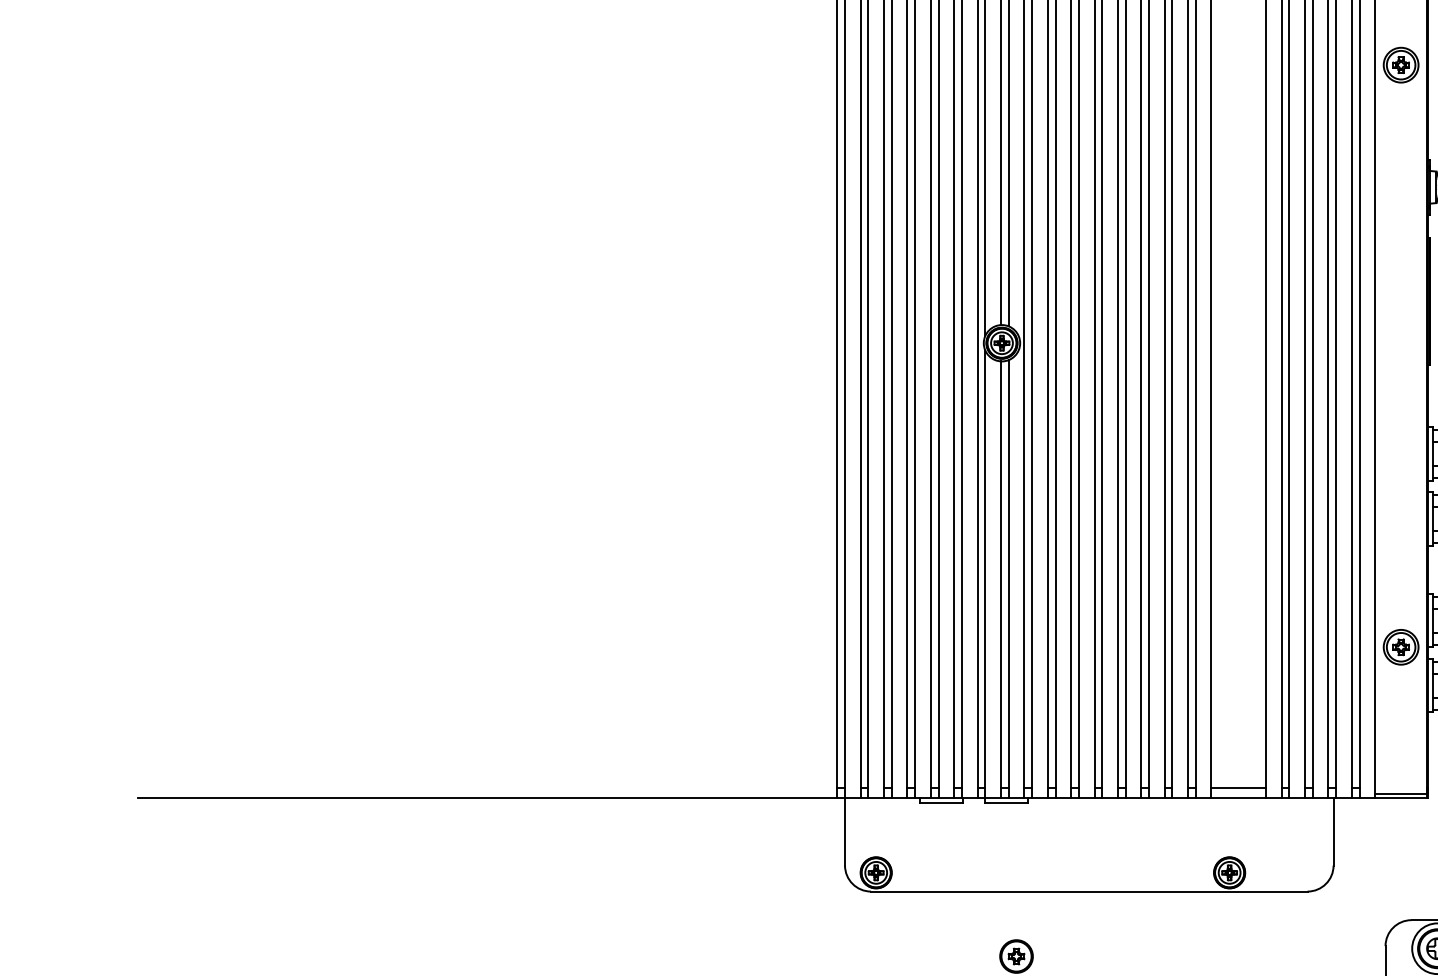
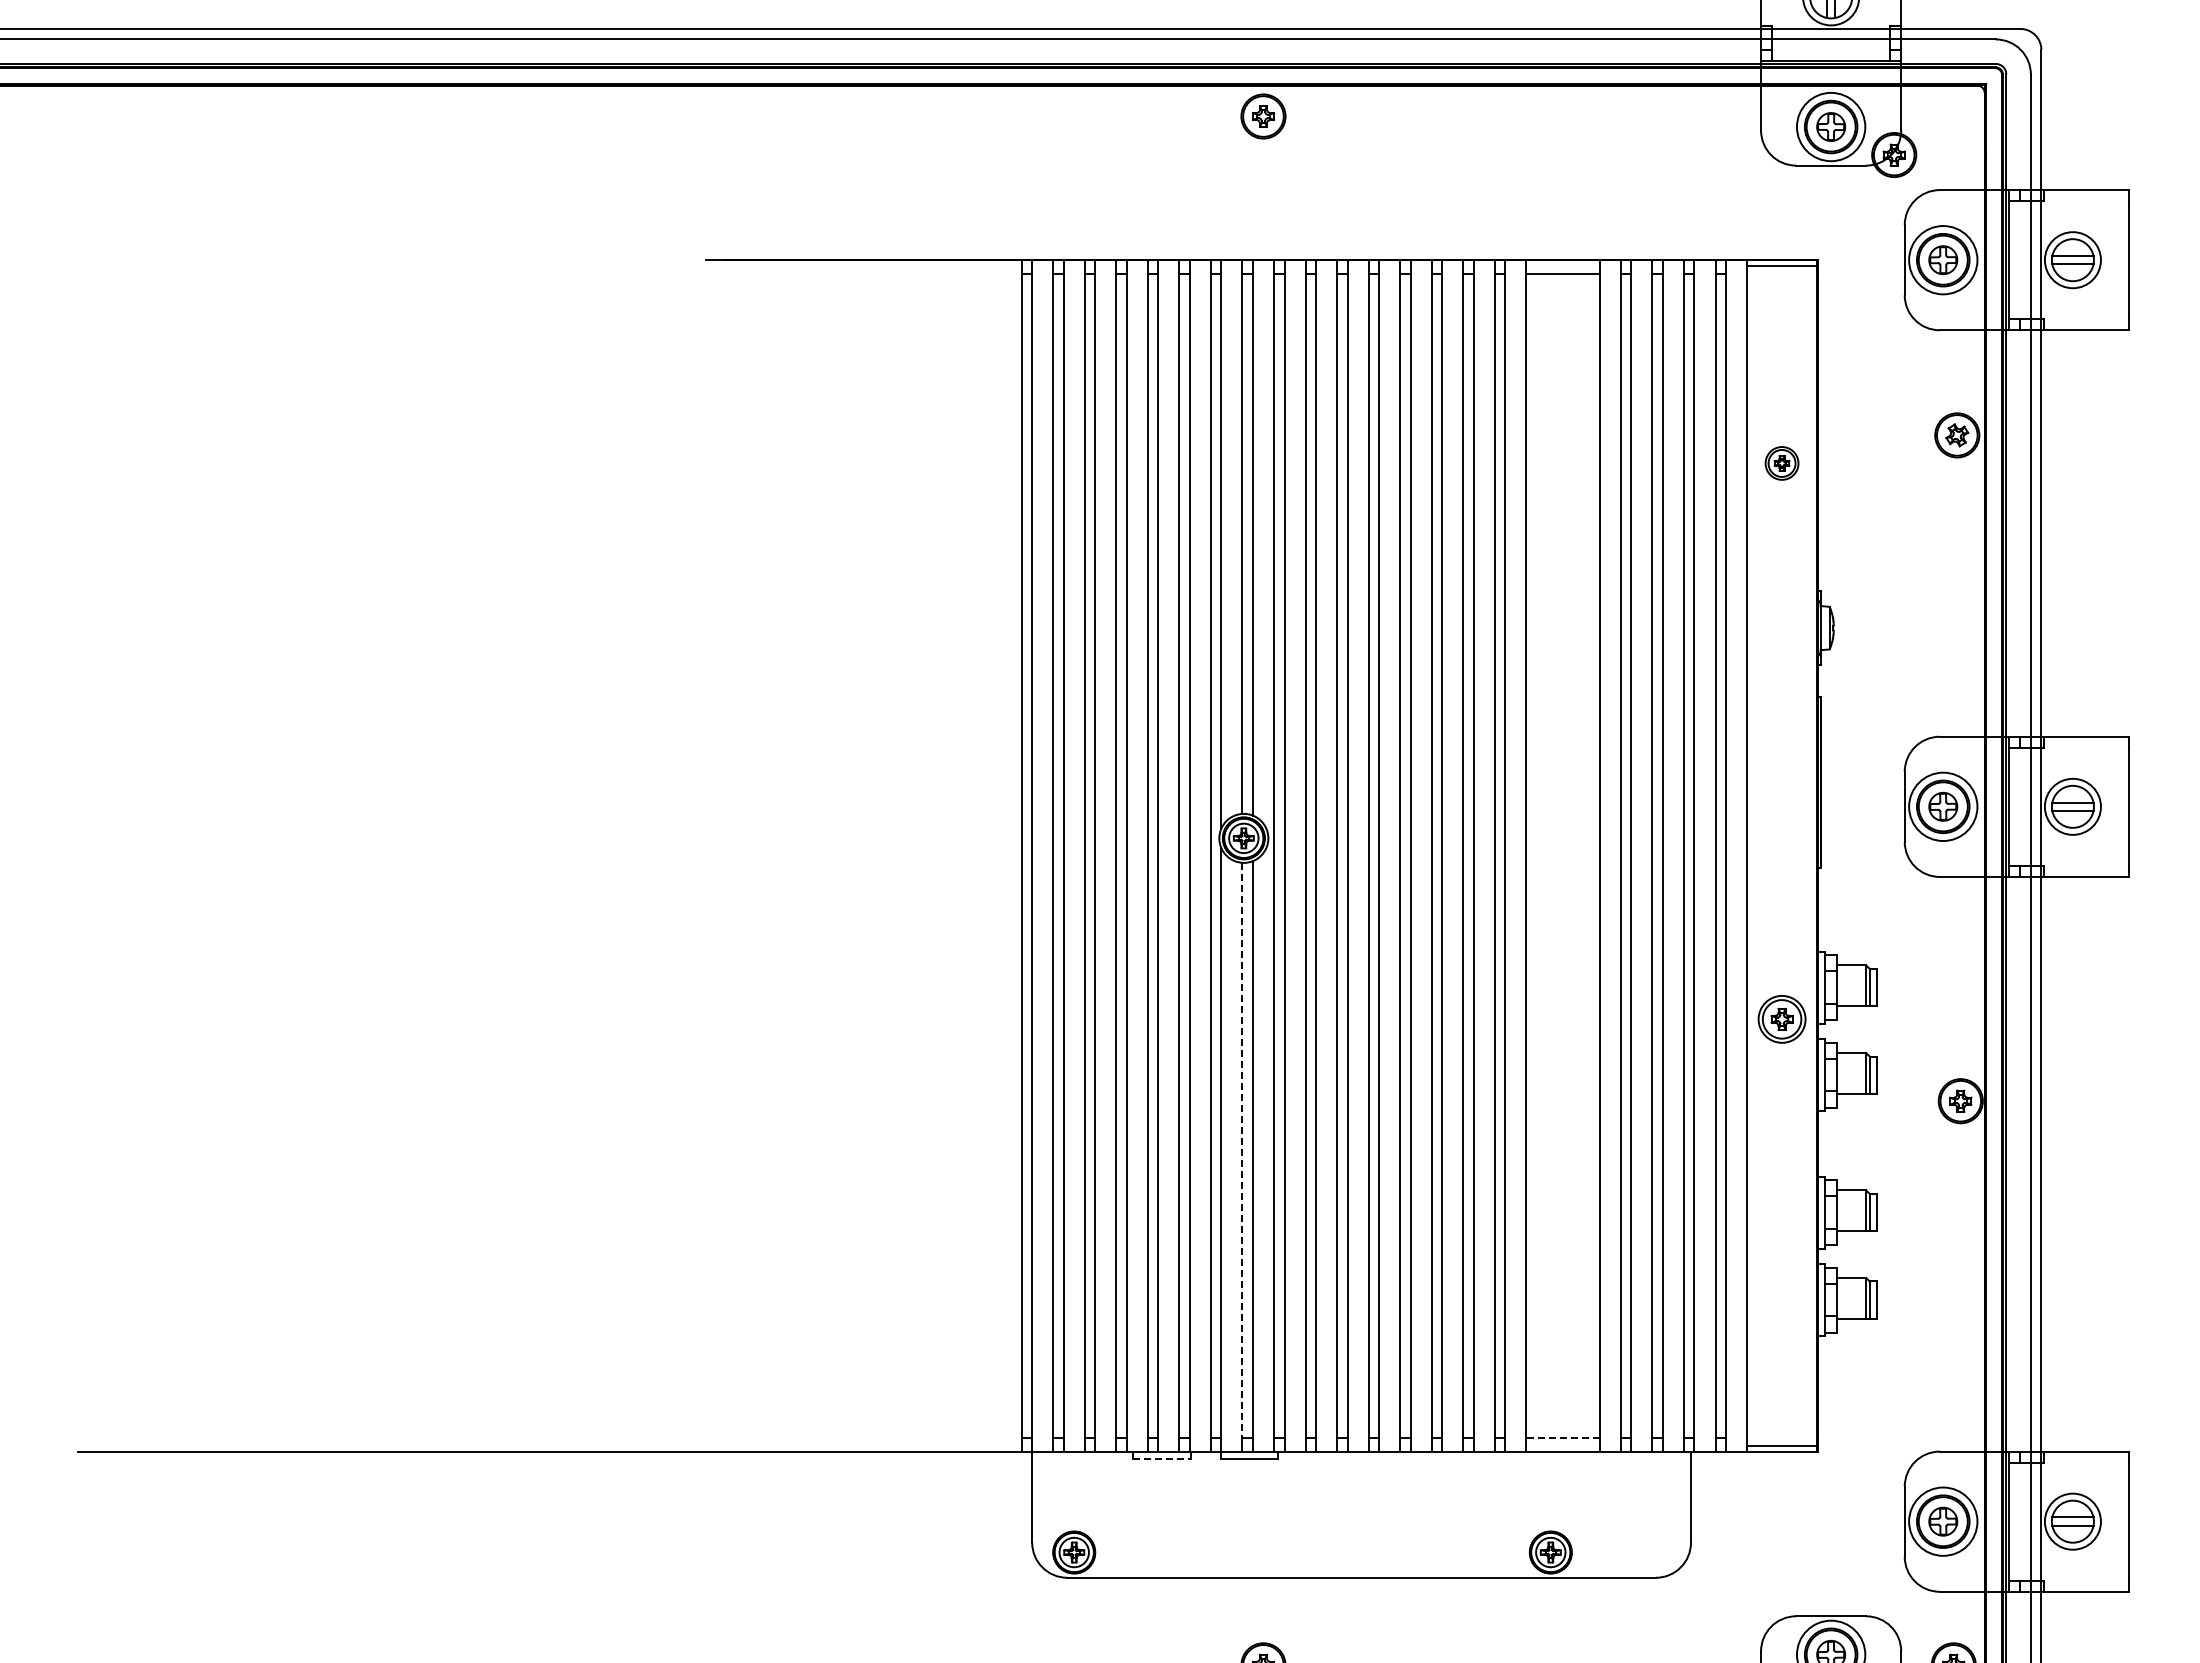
part: (1400, 65) -> (1781, 463), size x0.7
line: (1000, 574) -> (1242, 1150), solid -> dashed
part: (1400, 647) -> (1781, 1019), moved
line: (1239, 787) -> (1563, 1437), solid -> dashed
line: (940, 803) -> (1161, 1458), solid -> dashed

